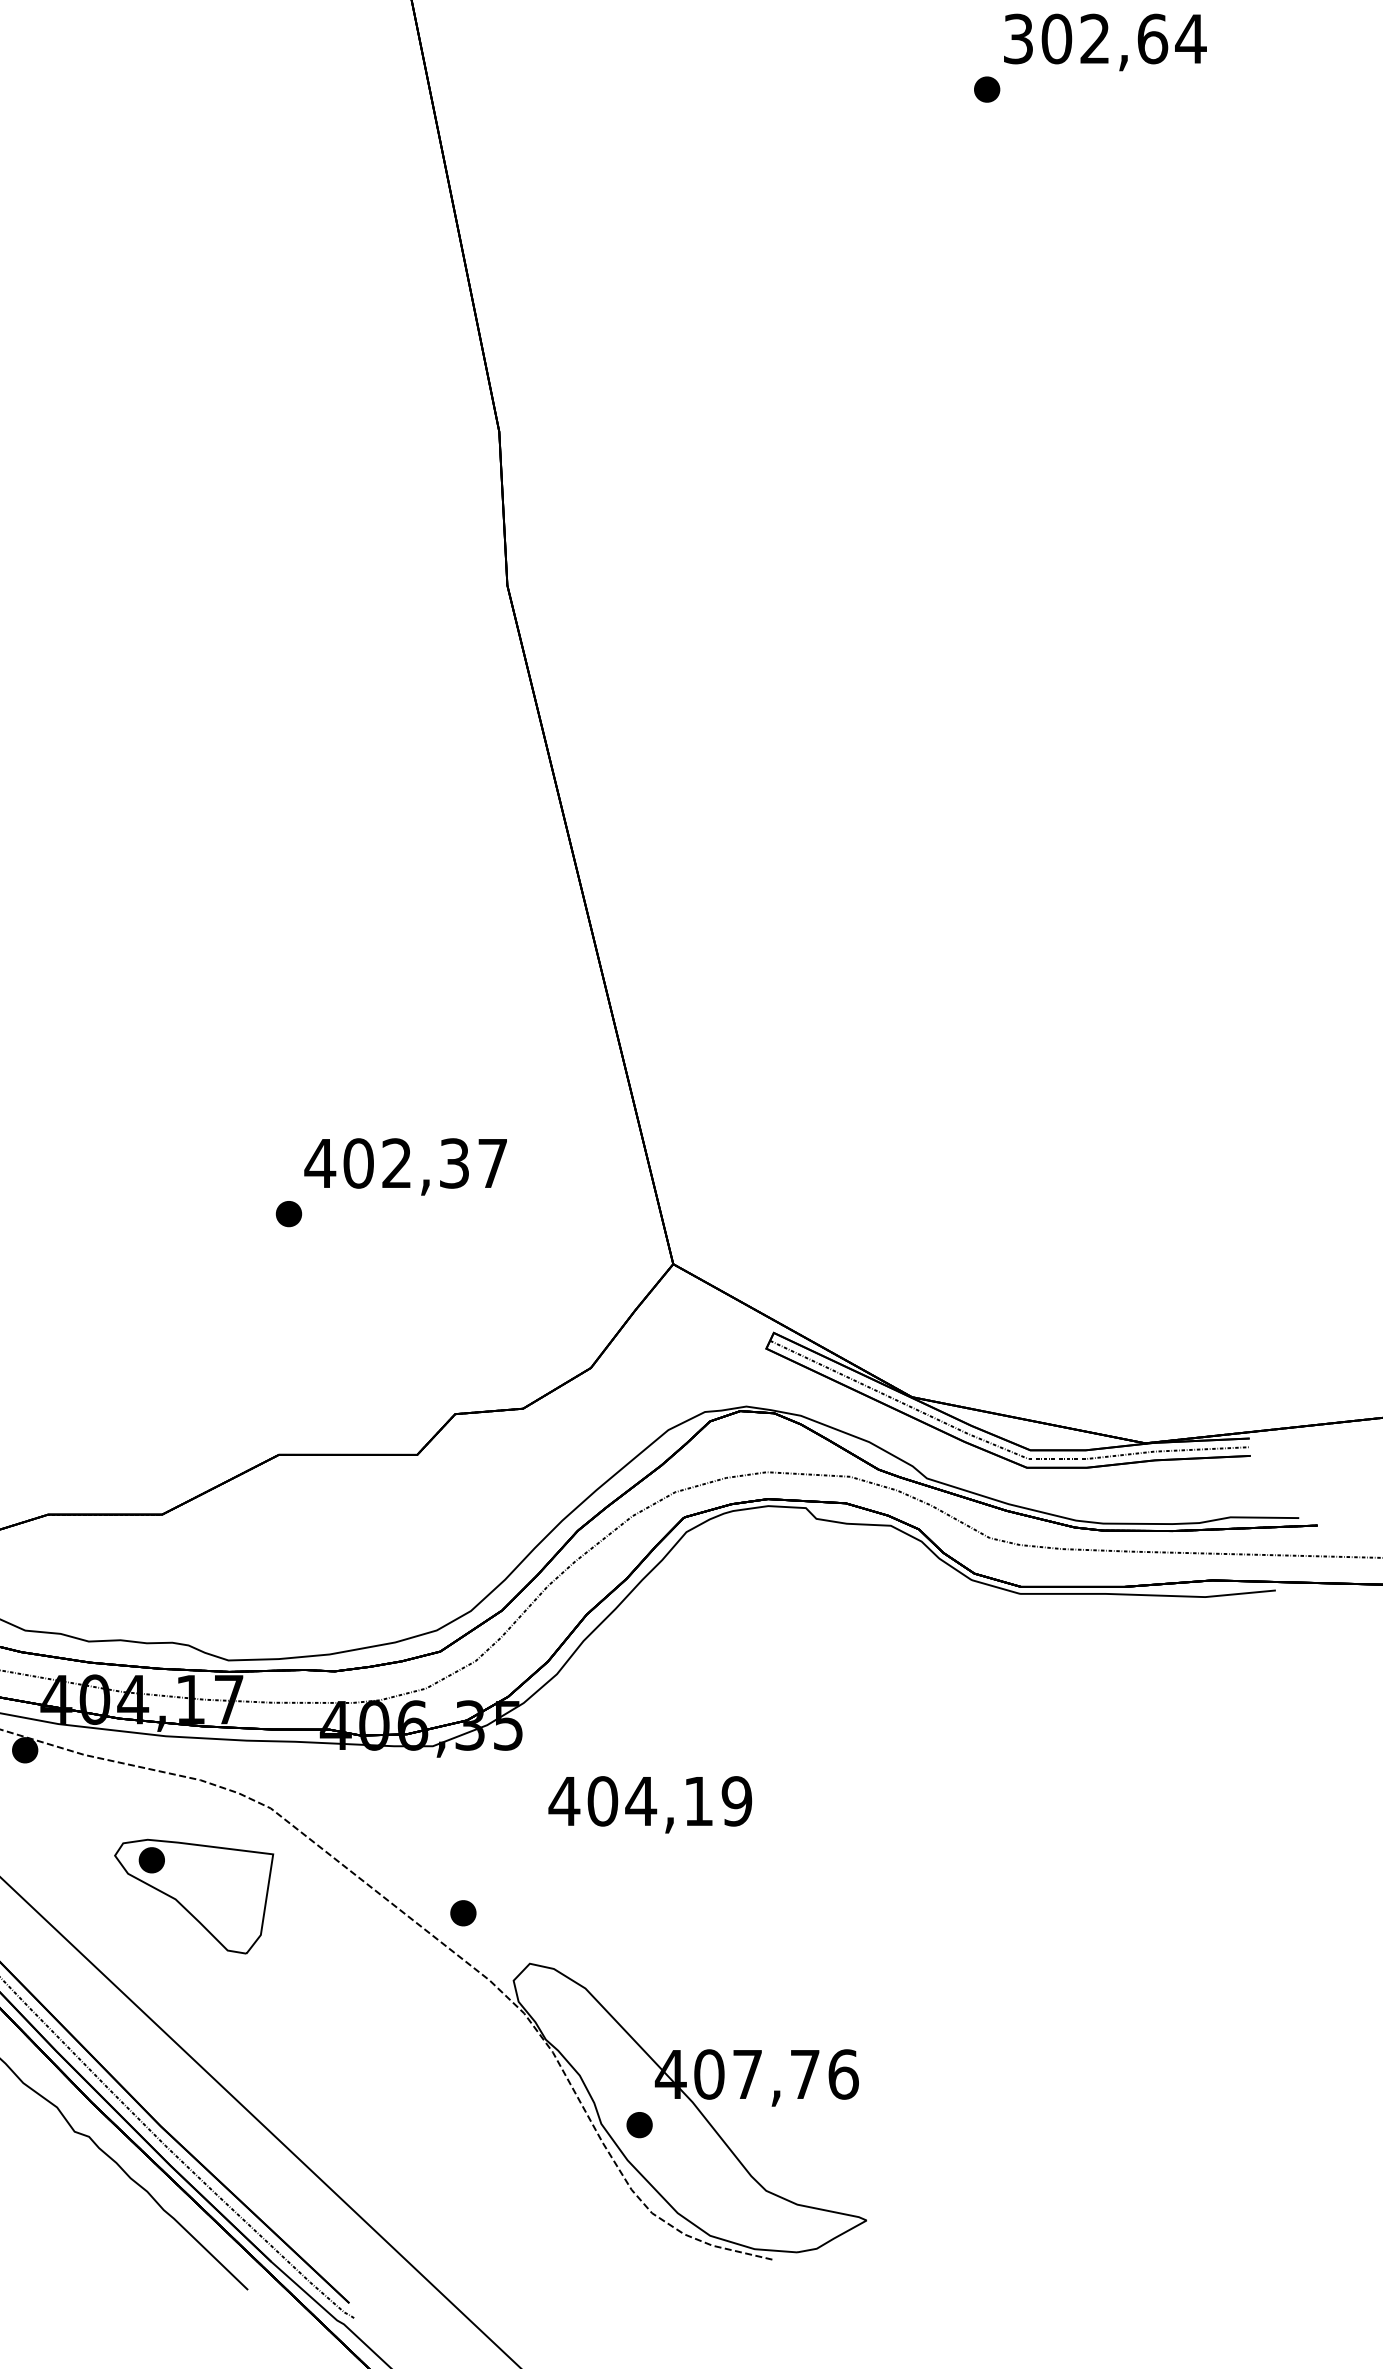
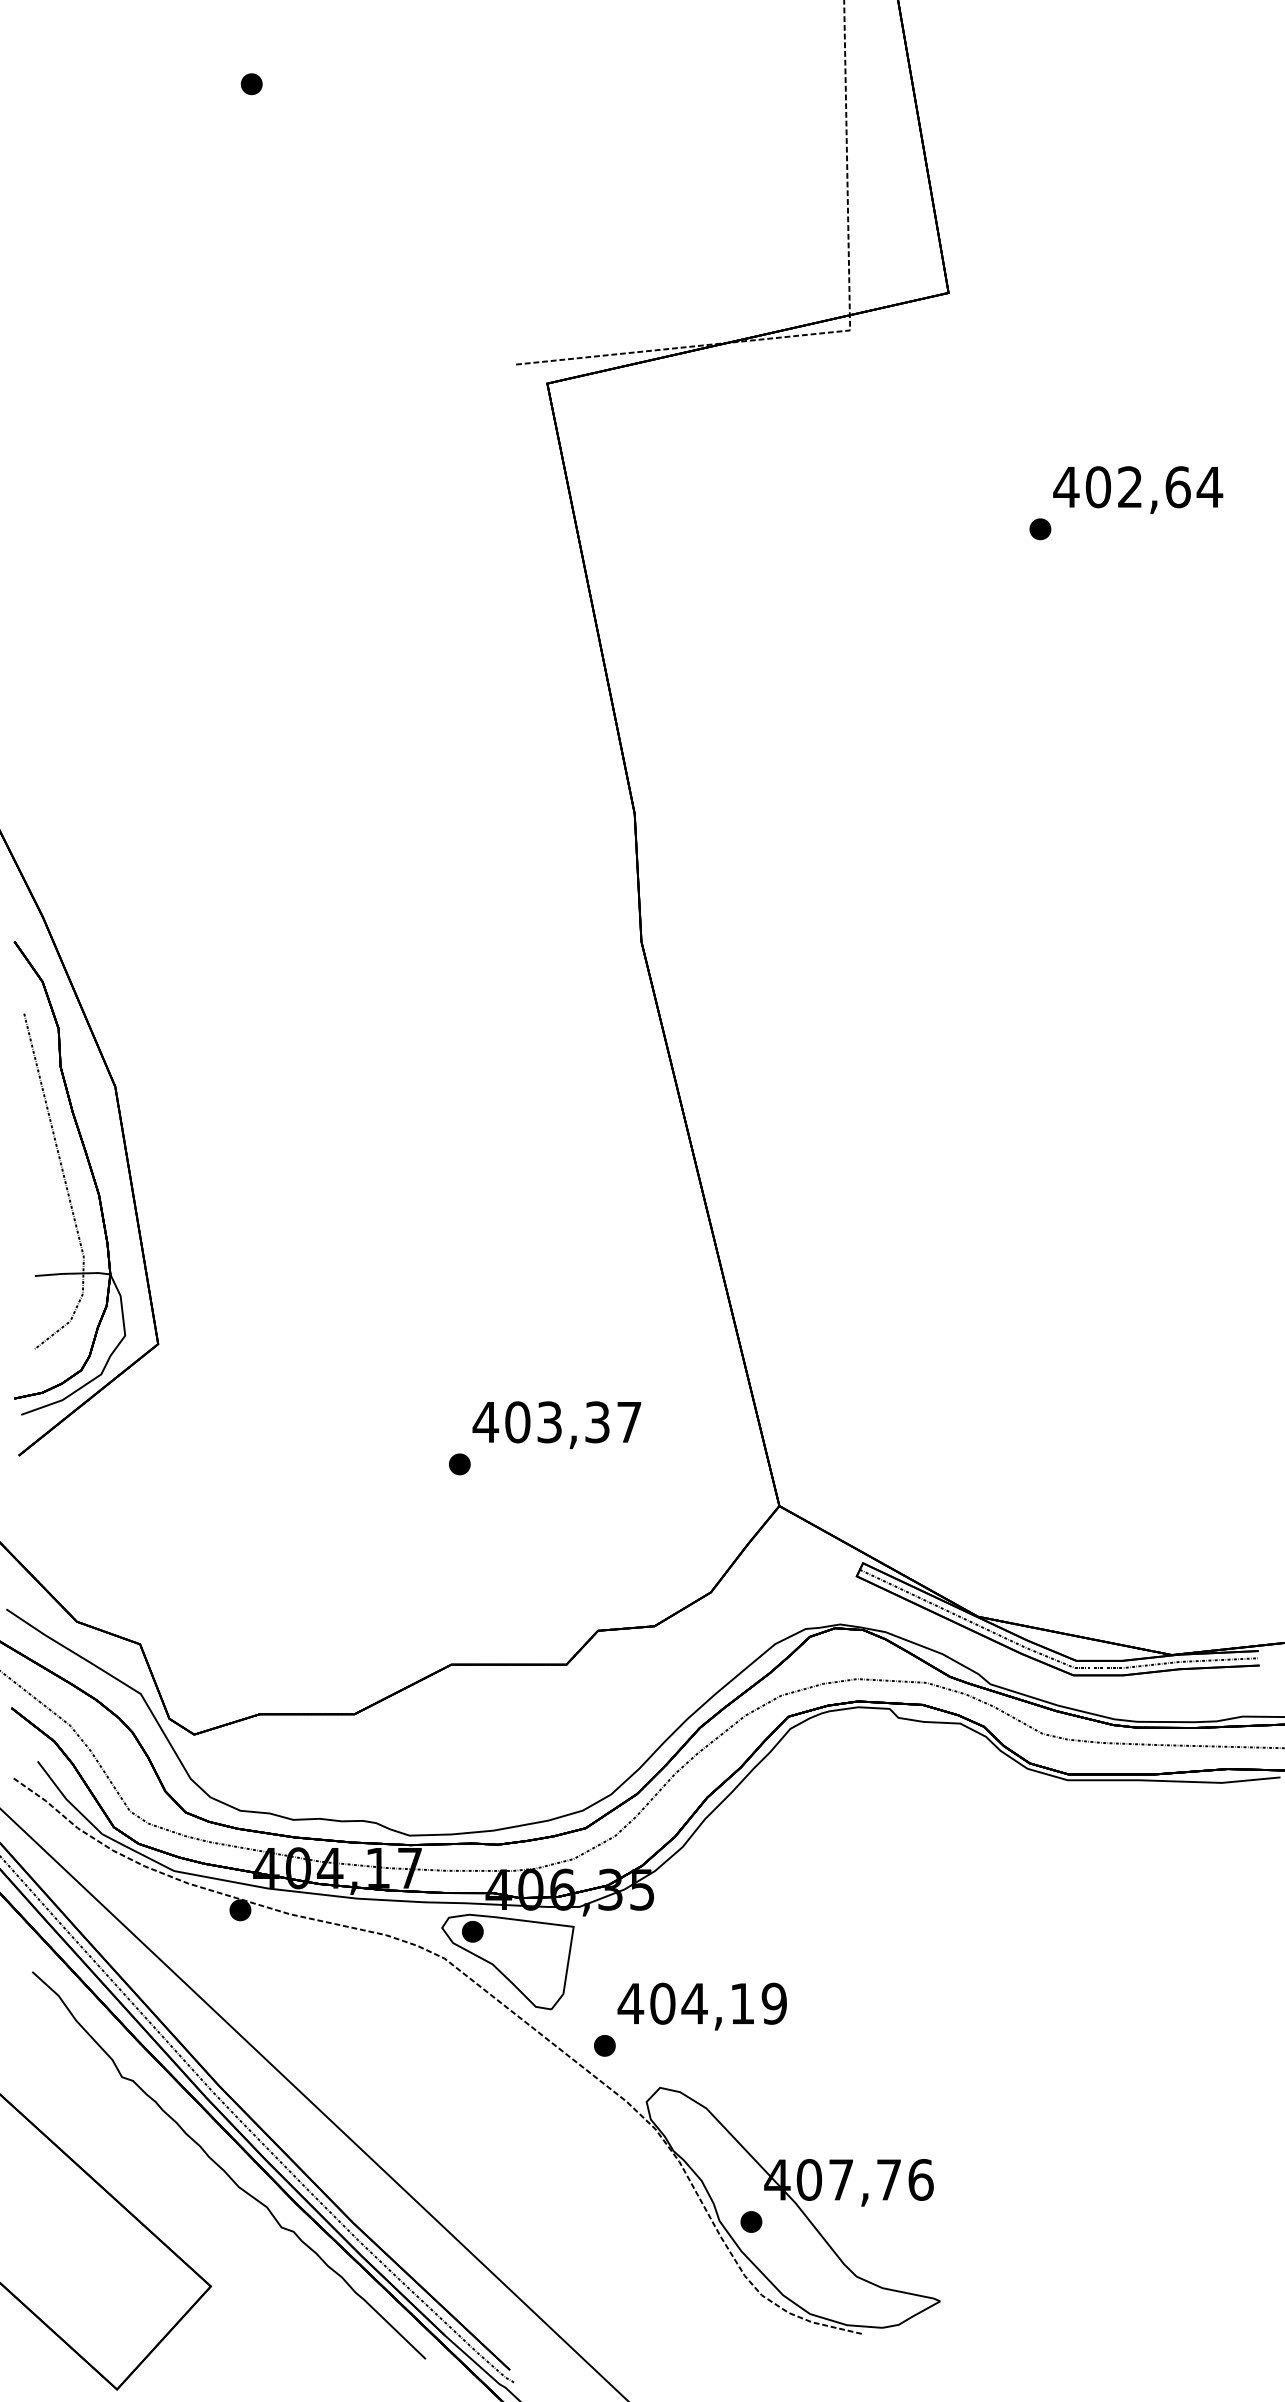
text: (1018, 39) -> (1066, 487), 302,64 -> 402,64
text: (396, 1163) -> (549, 1422), 402,37 -> 403,37
text: (649, 1804) -> (701, 2006), moved
part: (193, 1896) -> (507, 1961), moved

